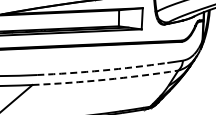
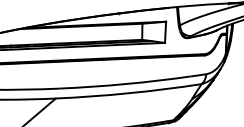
arc: (102, 70) -> (125, 84), dashed -> solid
arc: (105, 79) -> (128, 93), dashed -> solid

